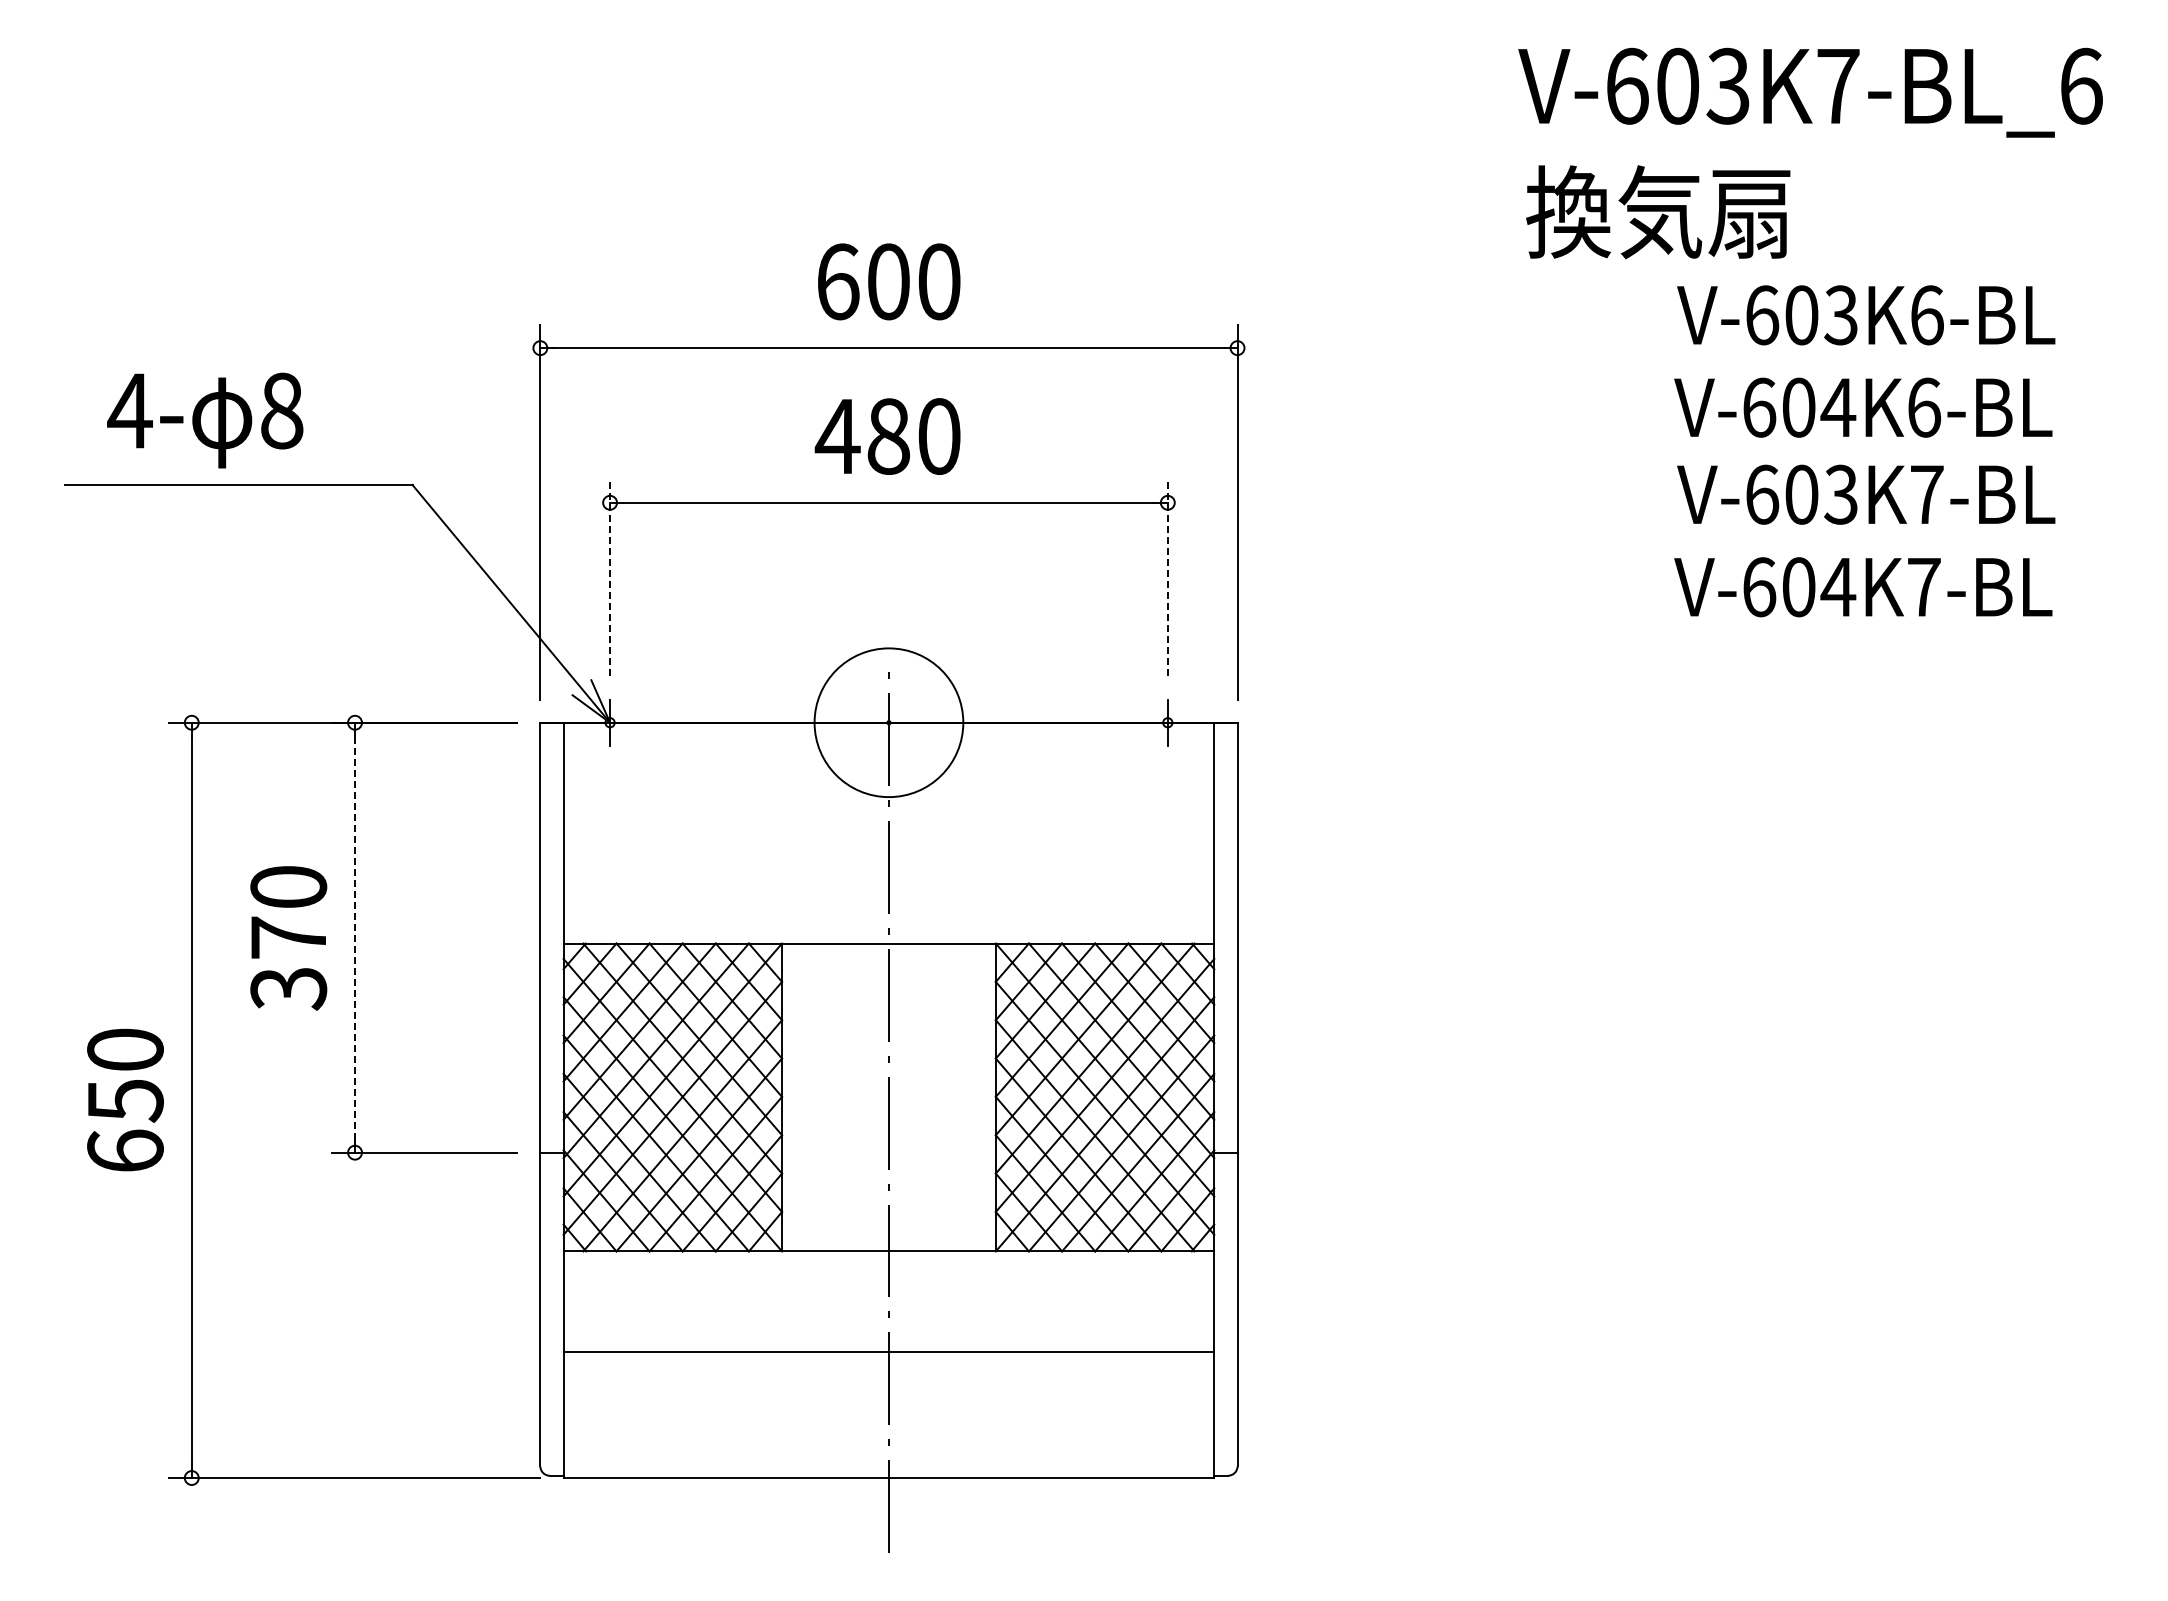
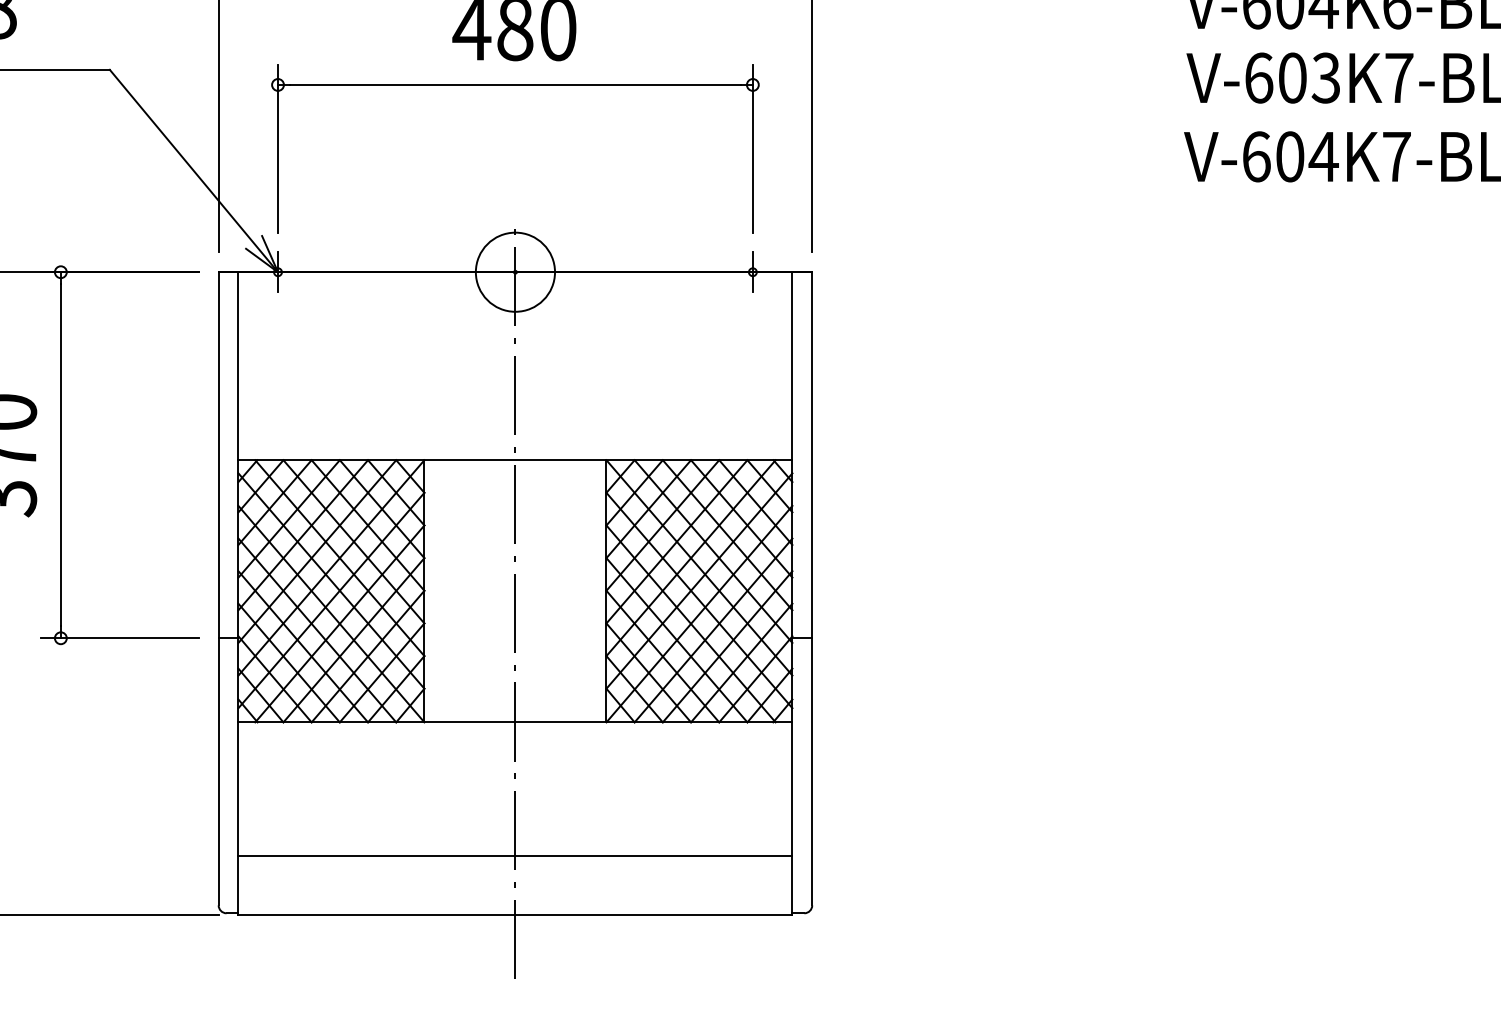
line: (610, 577) -> (278, 148), dashed -> solid
line: (1167, 577) -> (752, 148), dashed -> solid
circle: (888, 722) -> (515, 272), size x0.62
line: (355, 938) -> (61, 455), dashed -> solid
line: (888, 1352) -> (515, 856), moved

